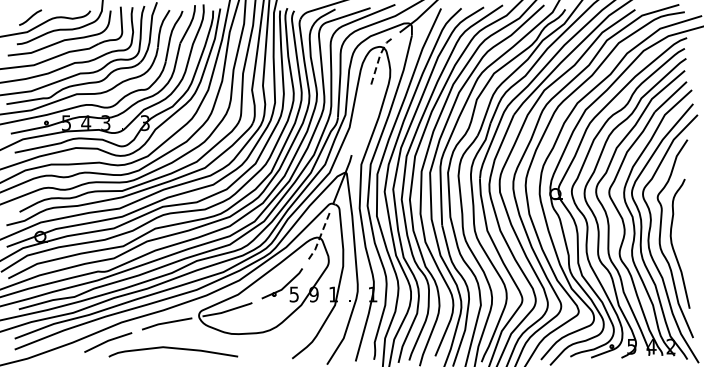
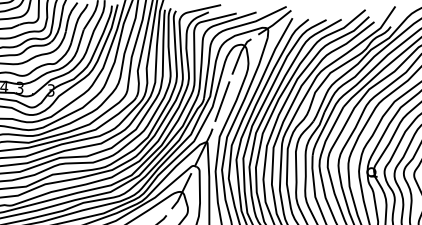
line: (378, 59) -> (239, 54), dashed -> solid
line: (361, 120) -> (222, 101), added
line: (319, 237) -> (181, 191), dashed -> solid

